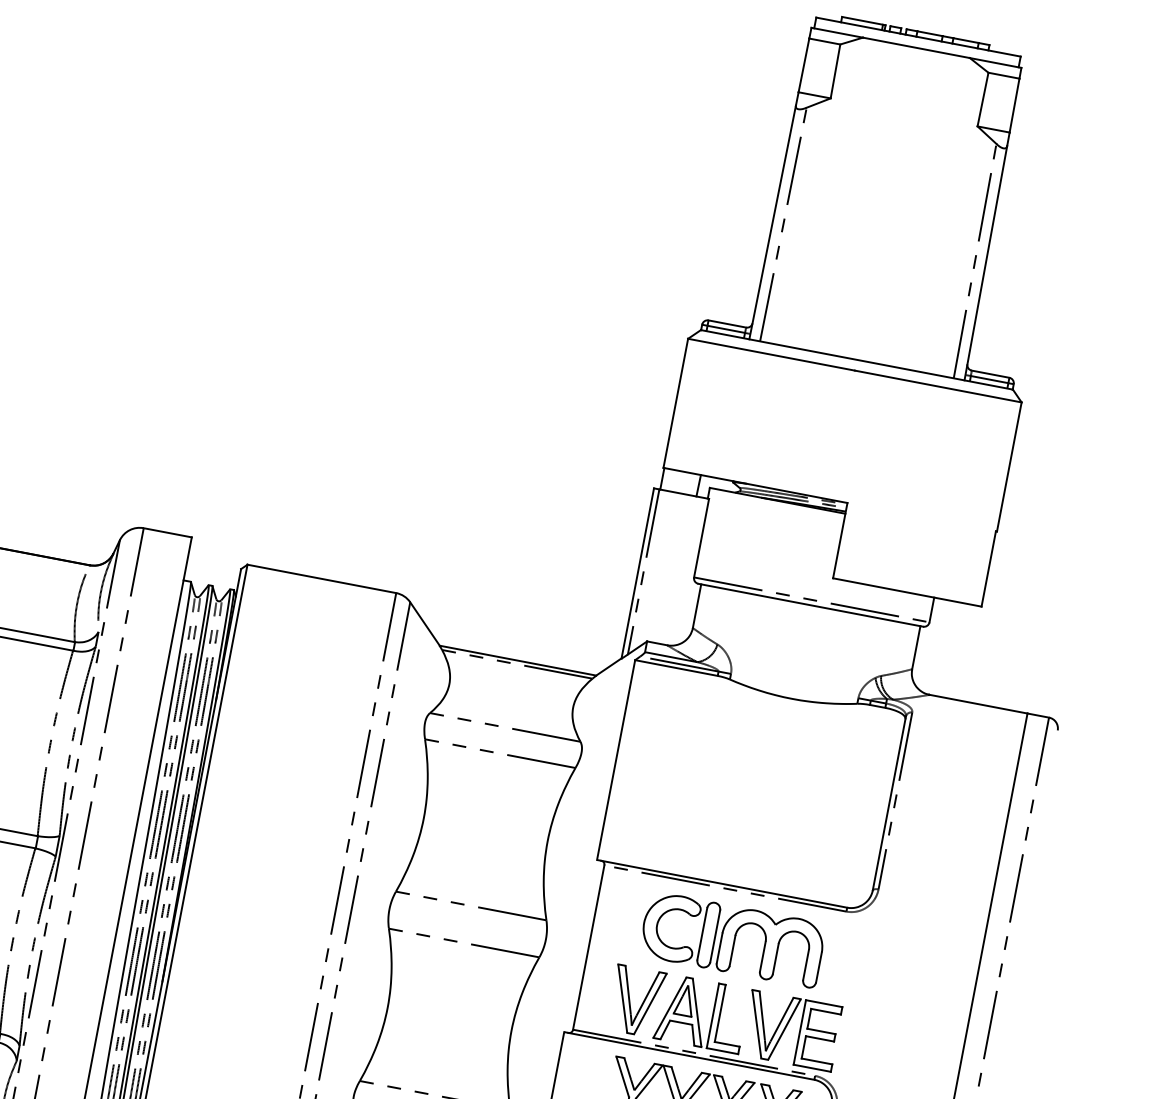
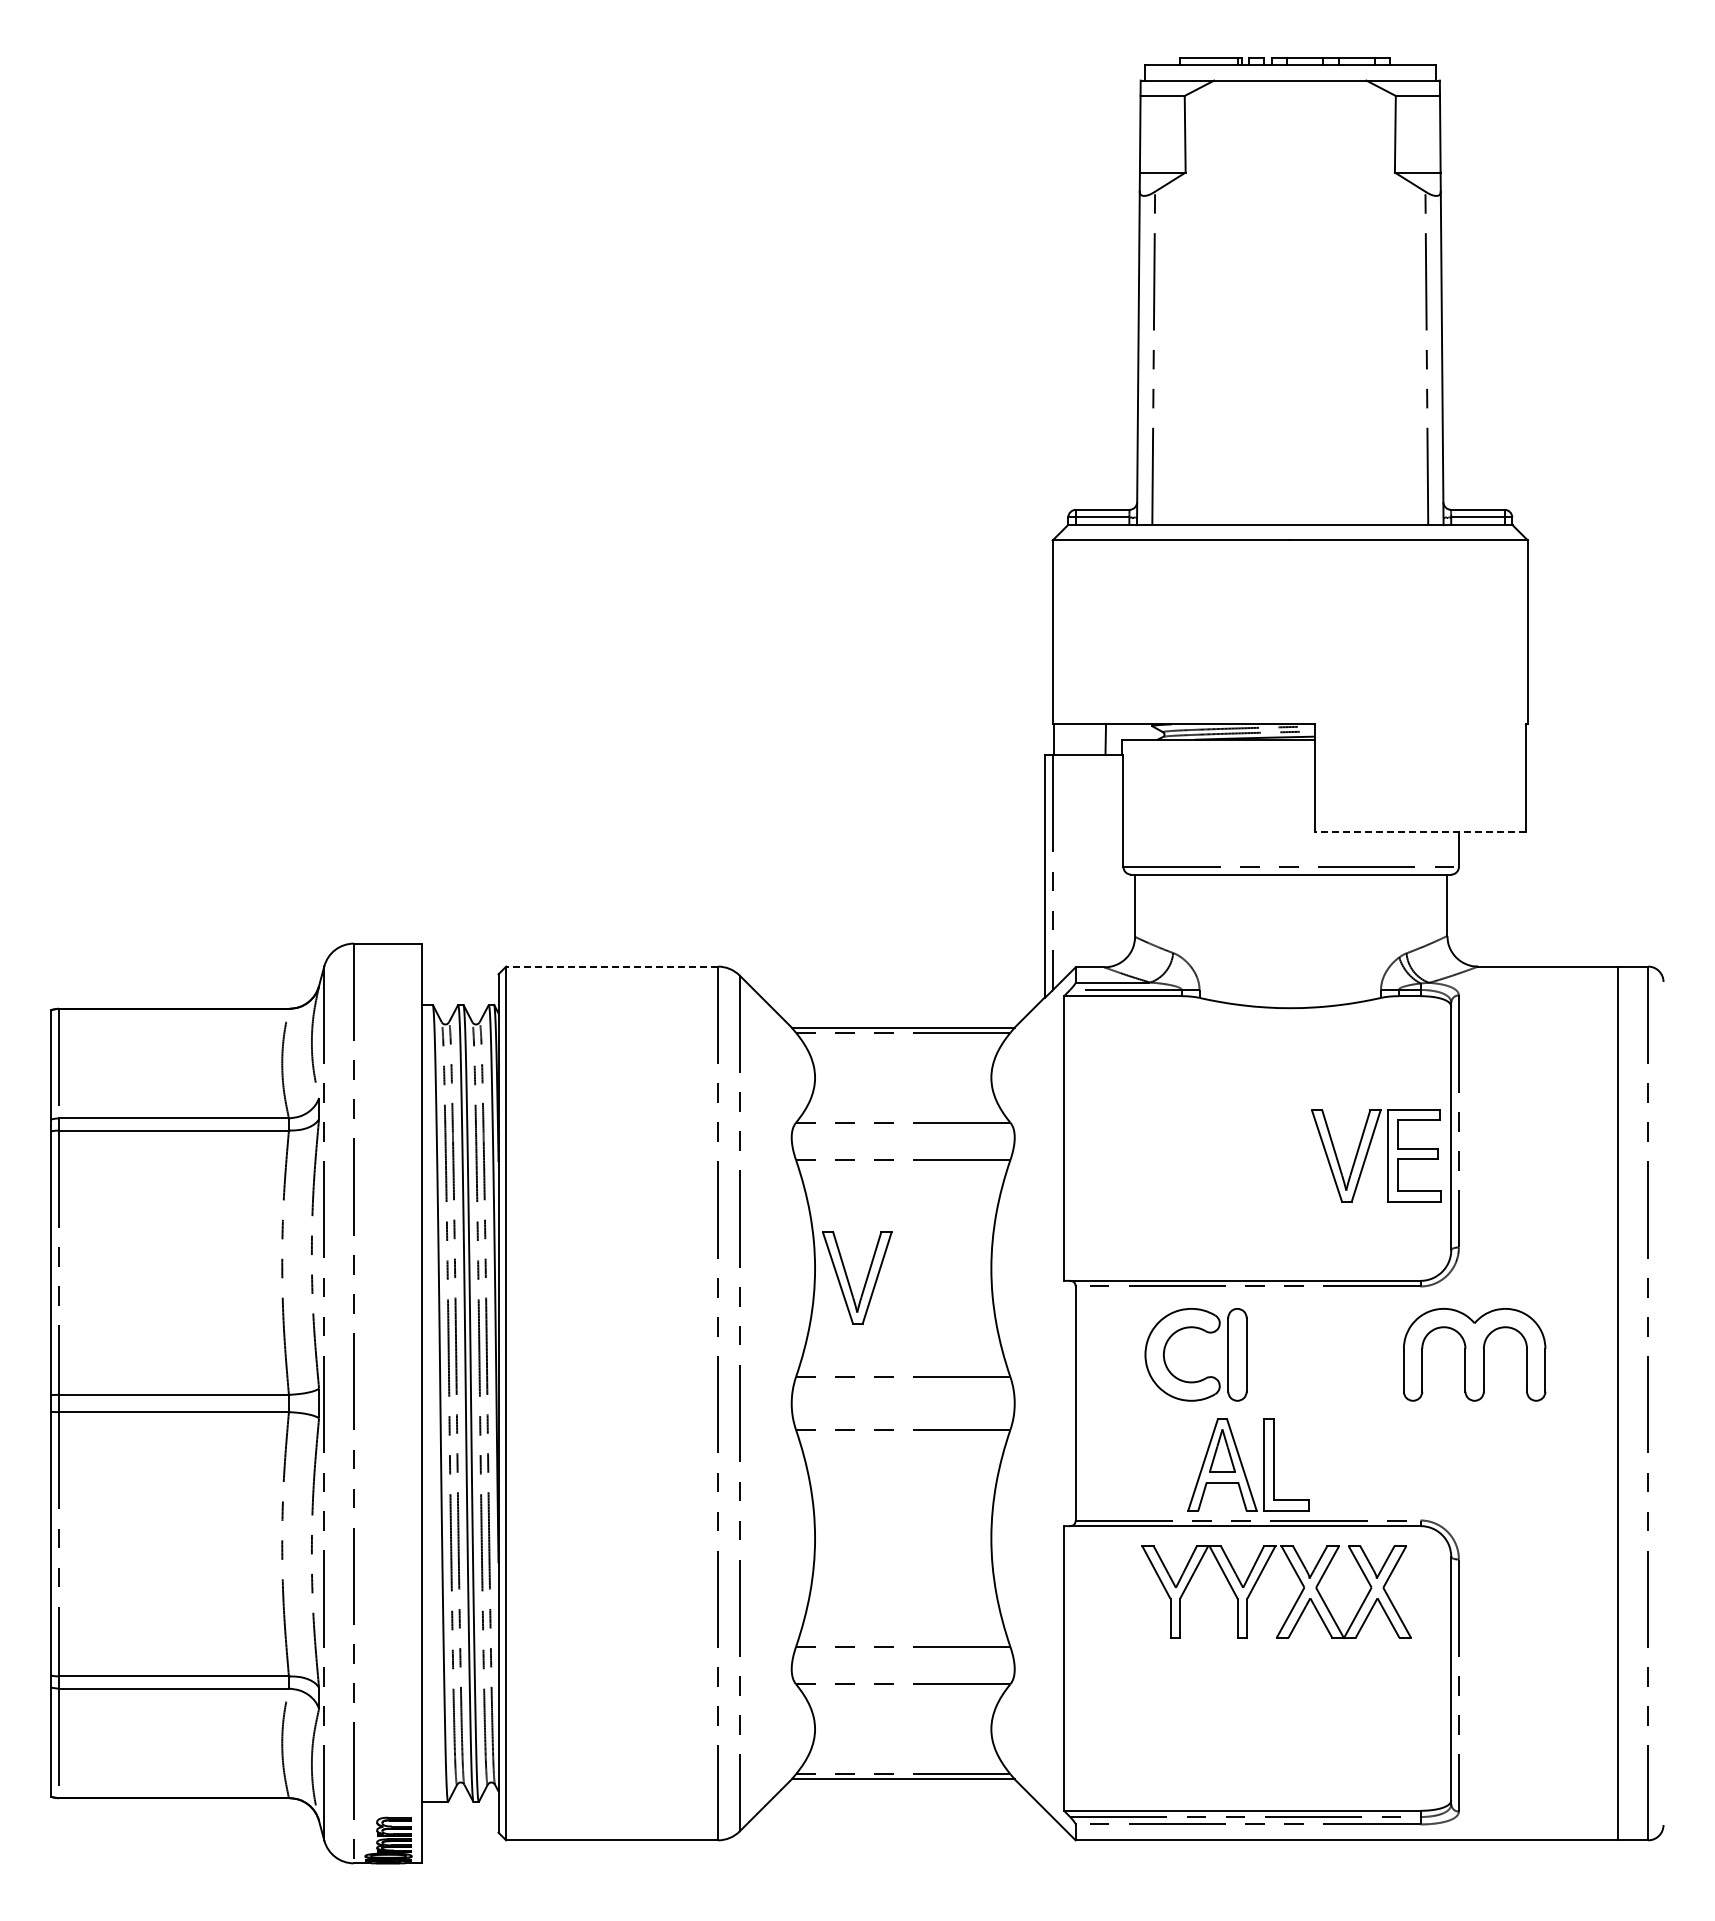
line: (322, 578) -> (612, 966), solid -> dashed
line: (907, 592) -> (1420, 831), solid -> dashed
part: (771, 946) -> (1474, 1354), moved
part: (641, 1003) -> (865, 1279), moved
part: (786, 1027) -> (1368, 1152), moved

